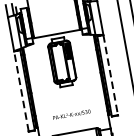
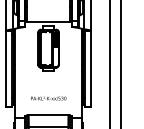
line: (110, 75) -> (90, 68), dashed -> solid
line: (21, 91) -> (6, 68), dashed -> solid

